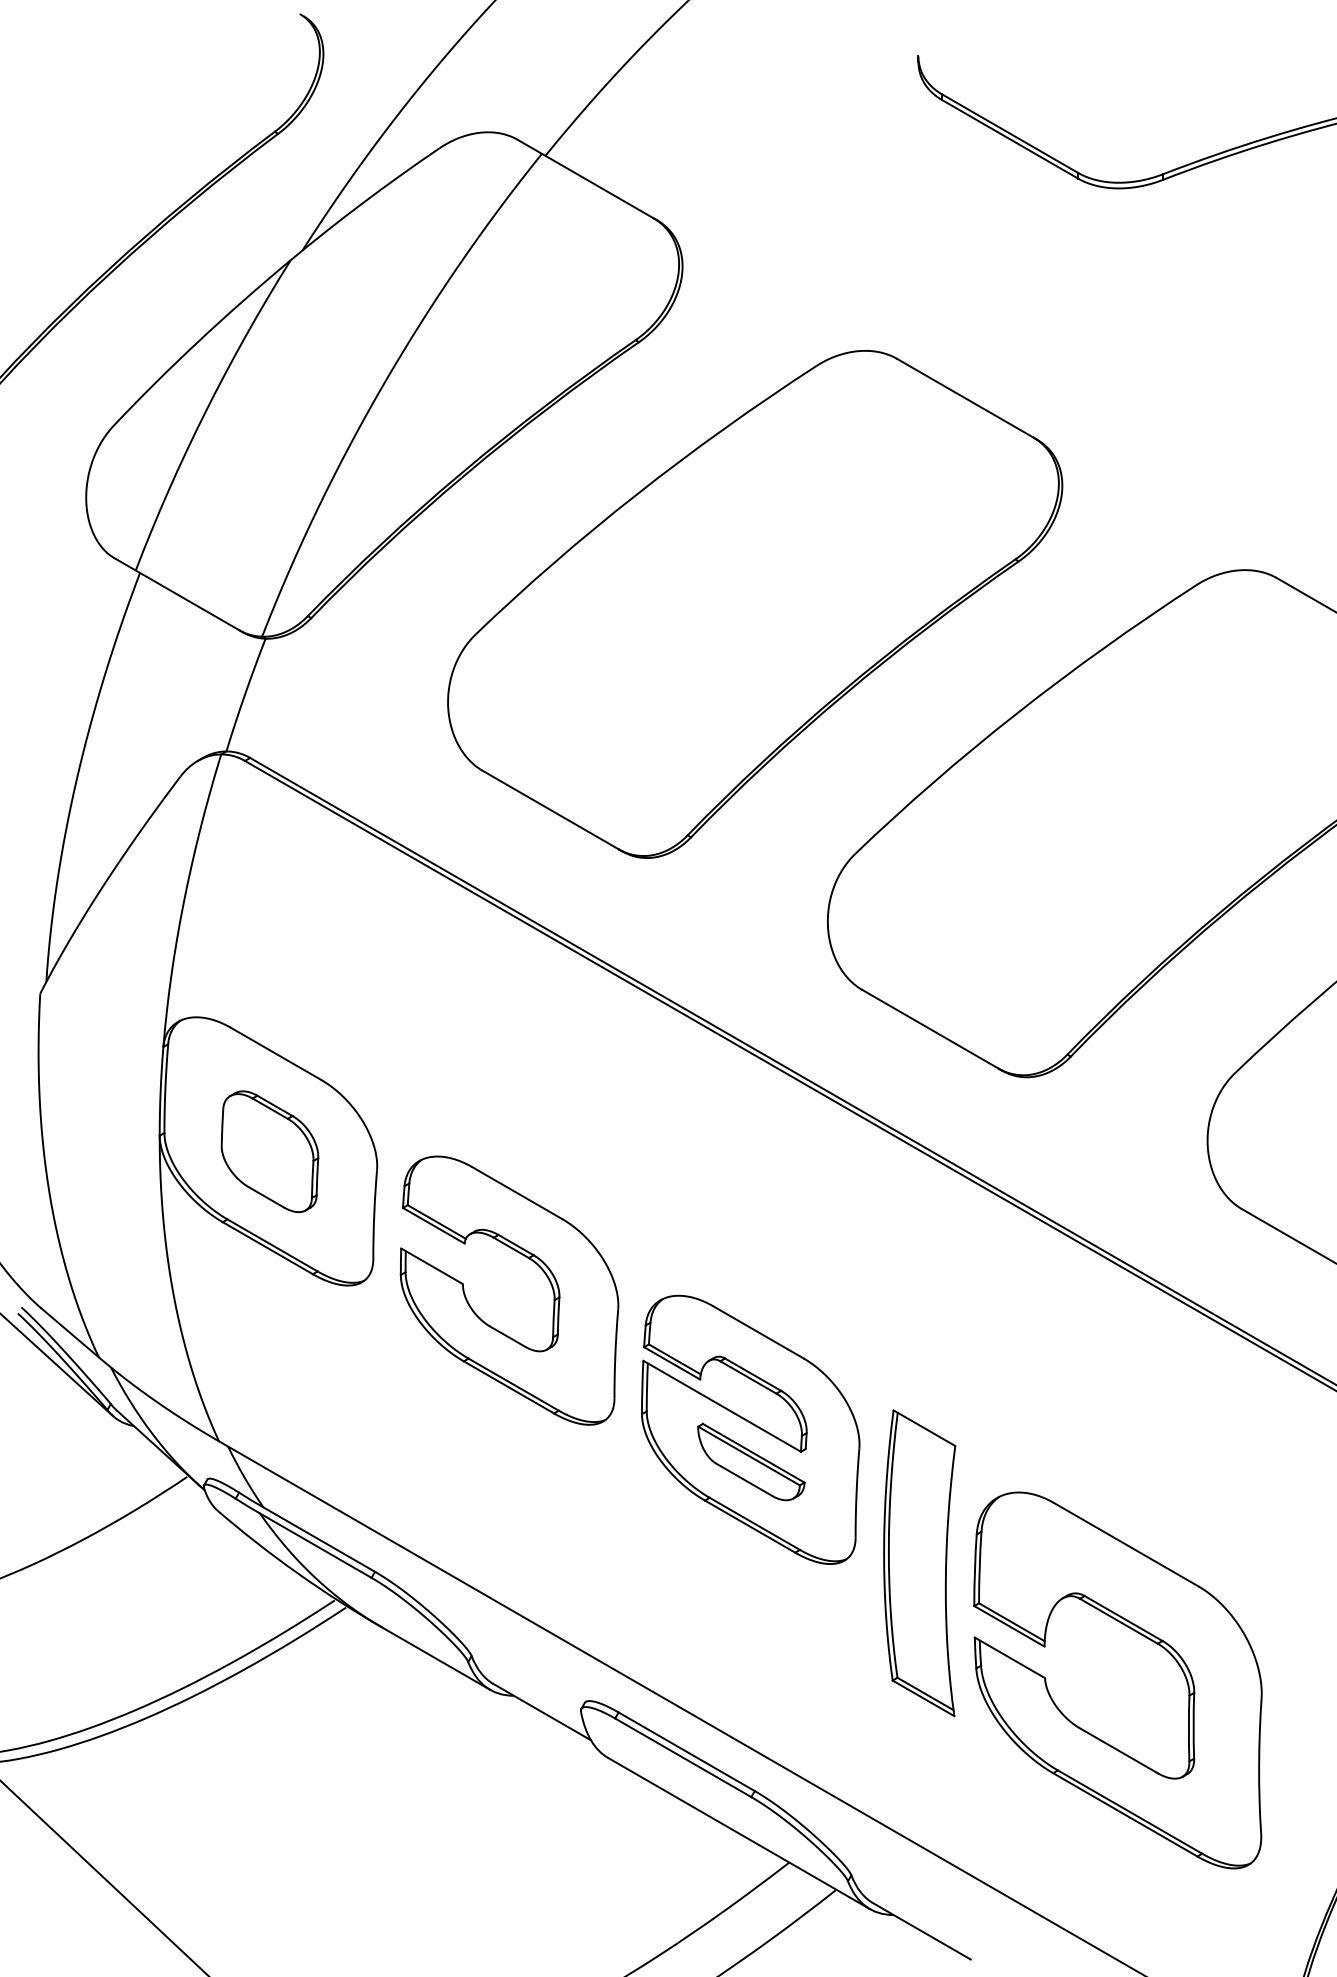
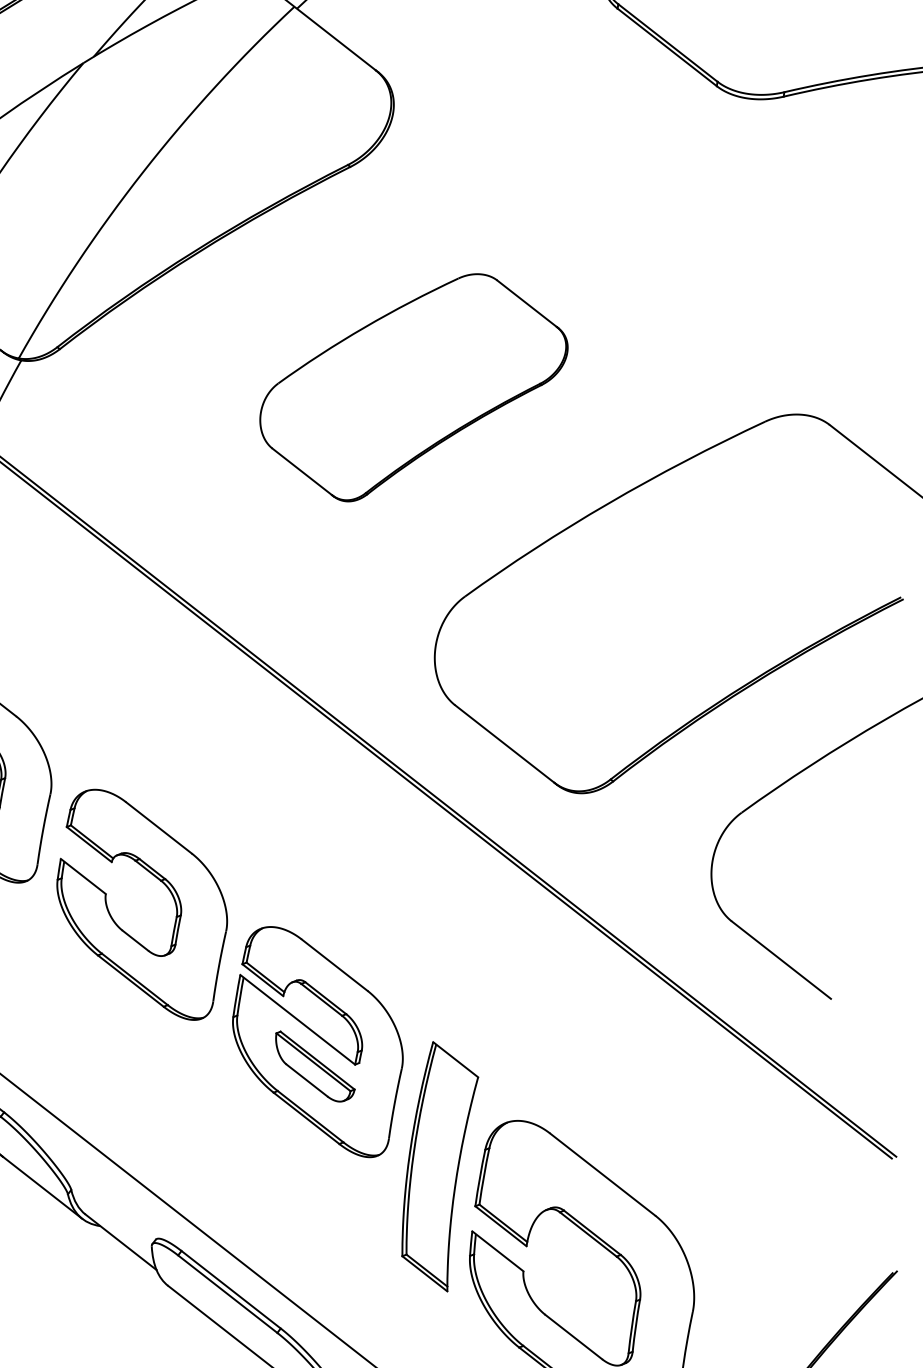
part: (755, 604) -> (413, 387), size x0.6

